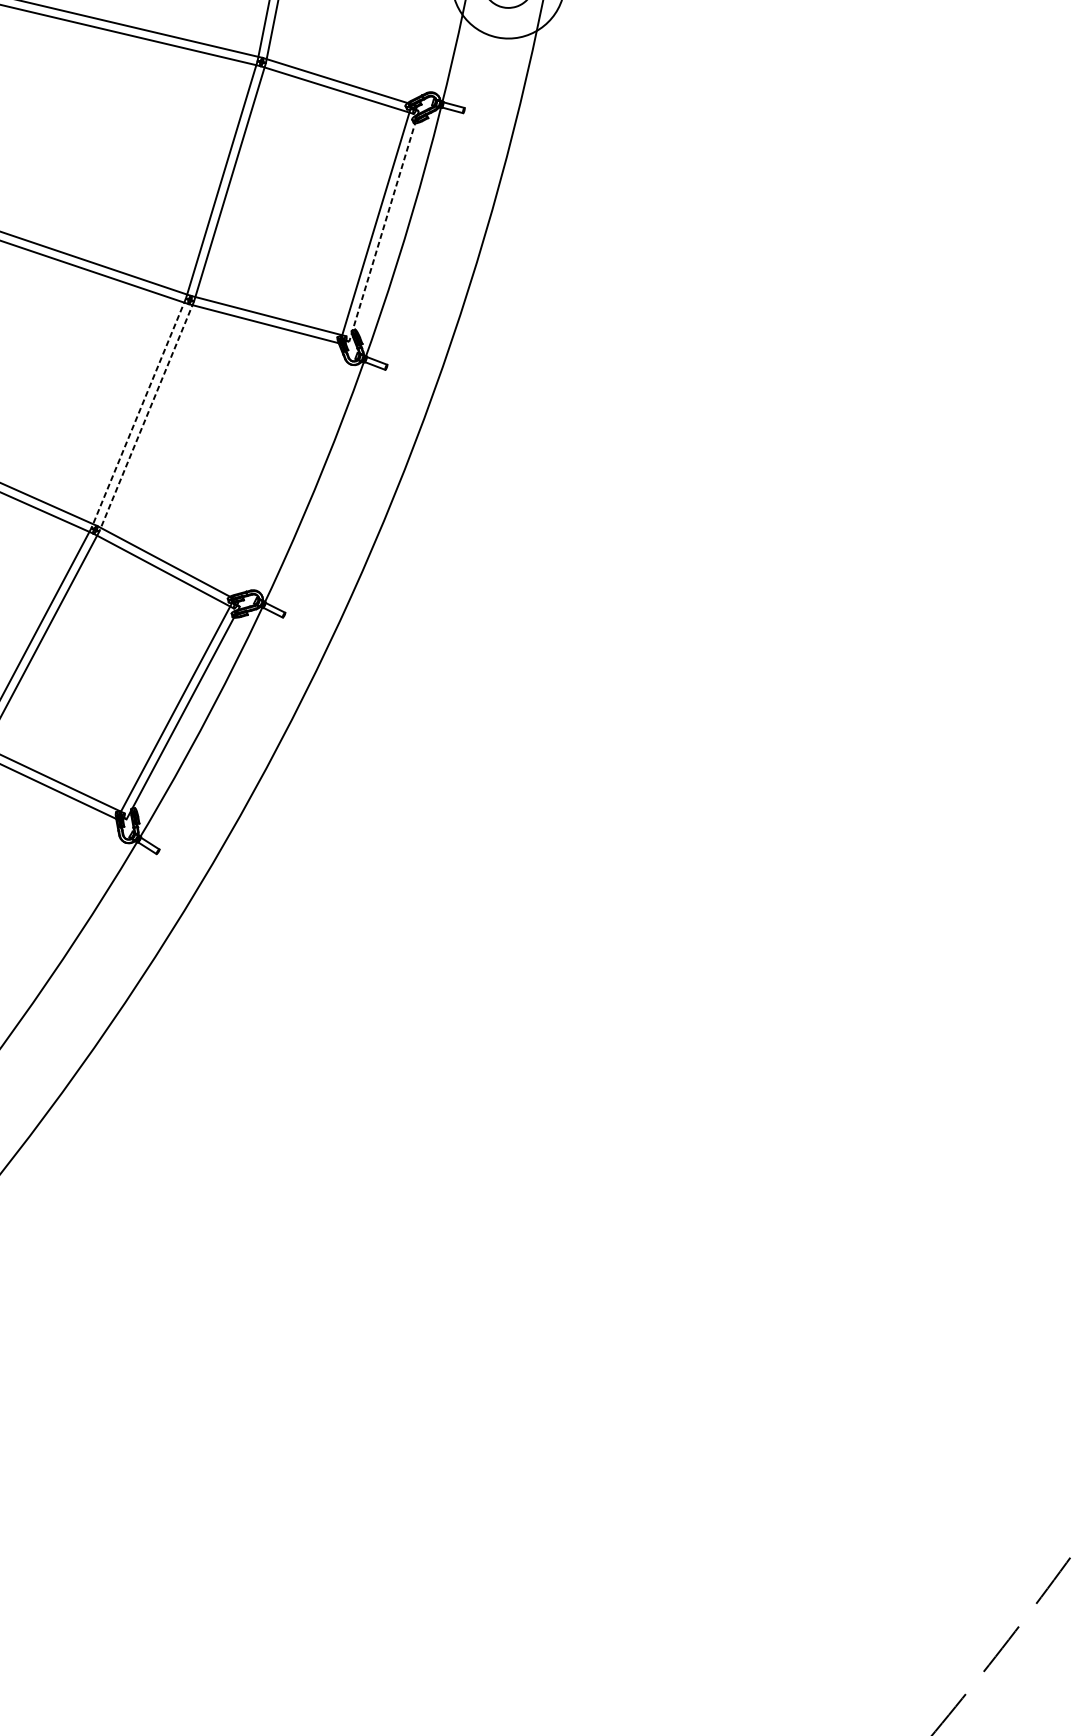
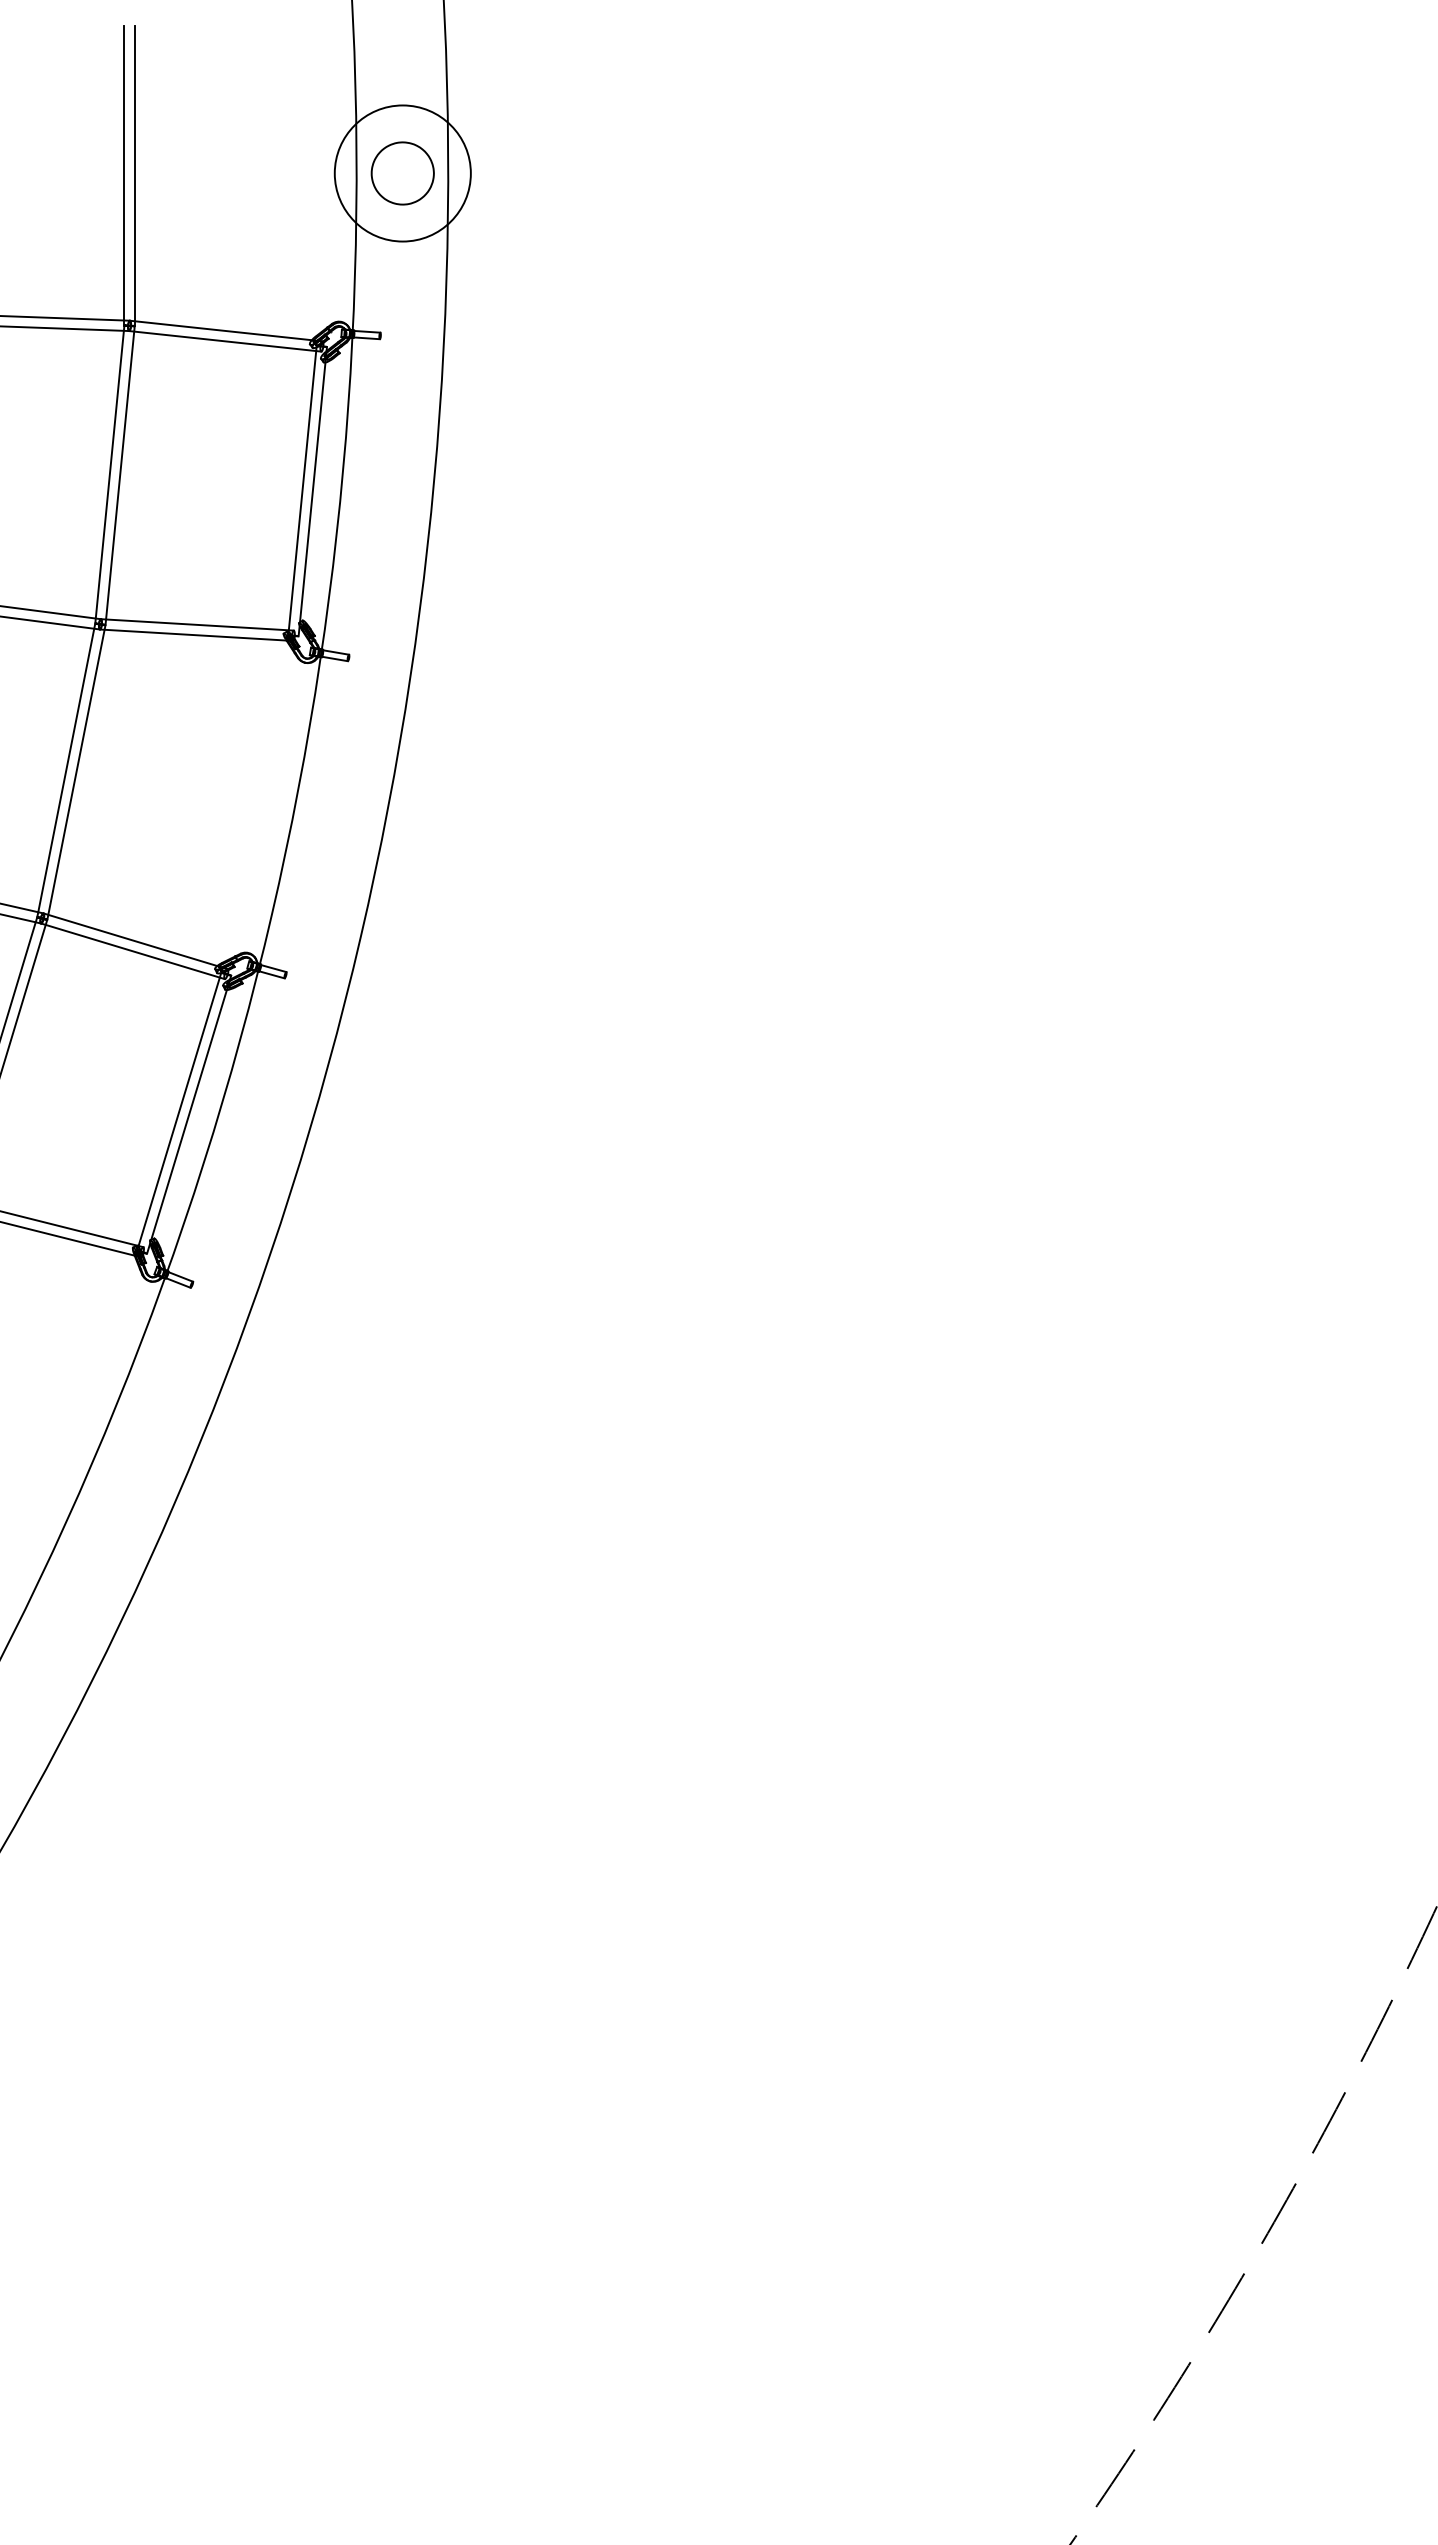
line: (383, 227) -> (312, 492), dashed -> solid
line: (138, 413) -> (66, 770), dashed -> solid
line: (146, 416) -> (76, 772), dashed -> solid

